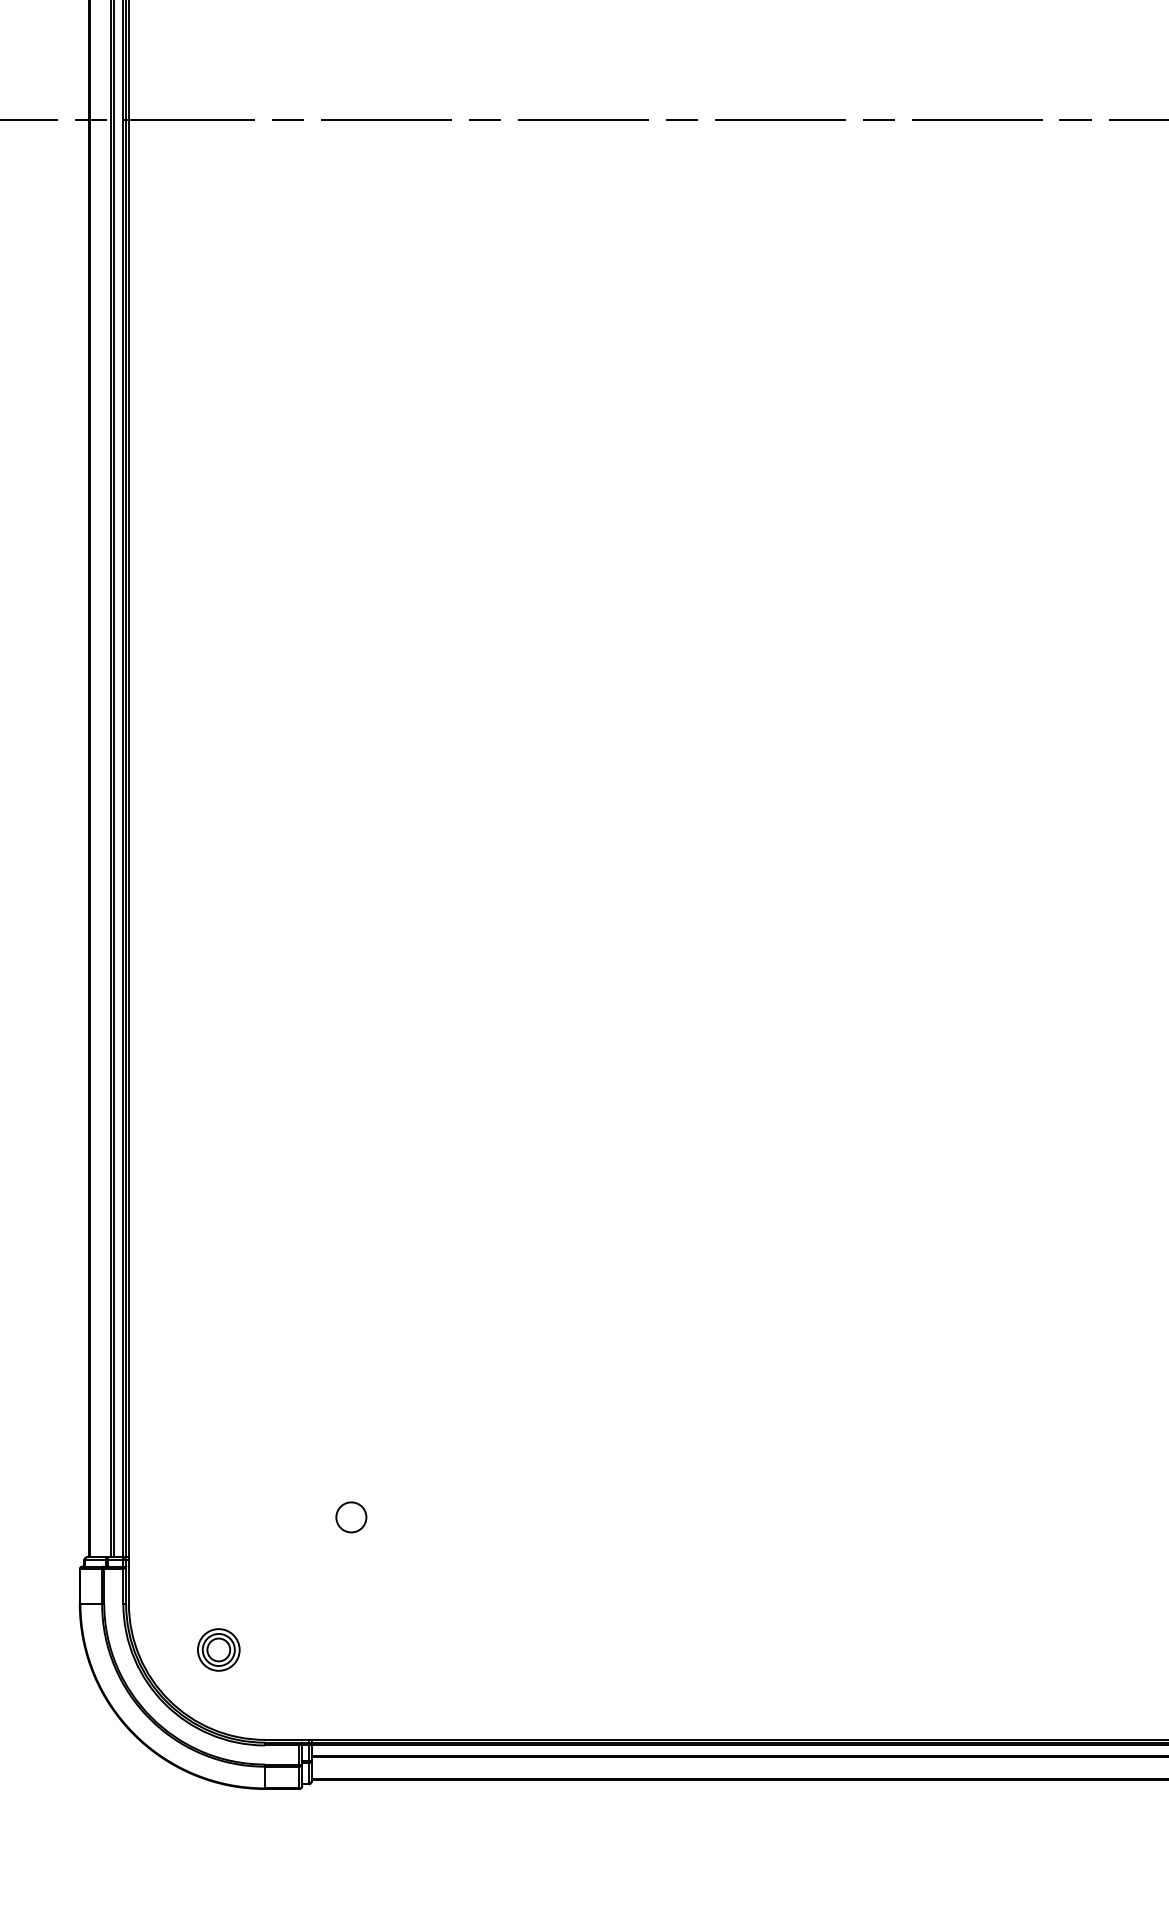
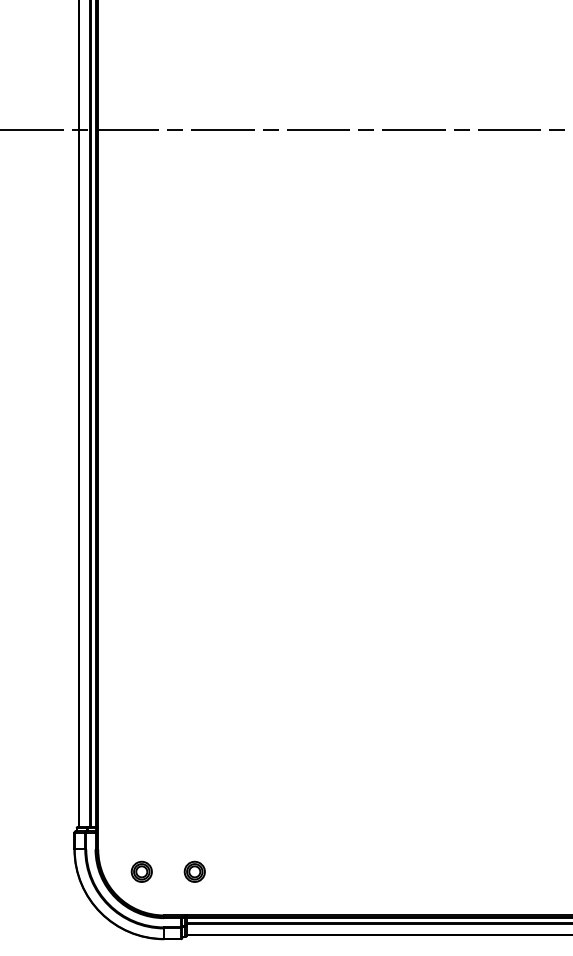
circle: (350, 1517) -> (205, 807), removed
part: (327, 1649) -> (194, 871), added

